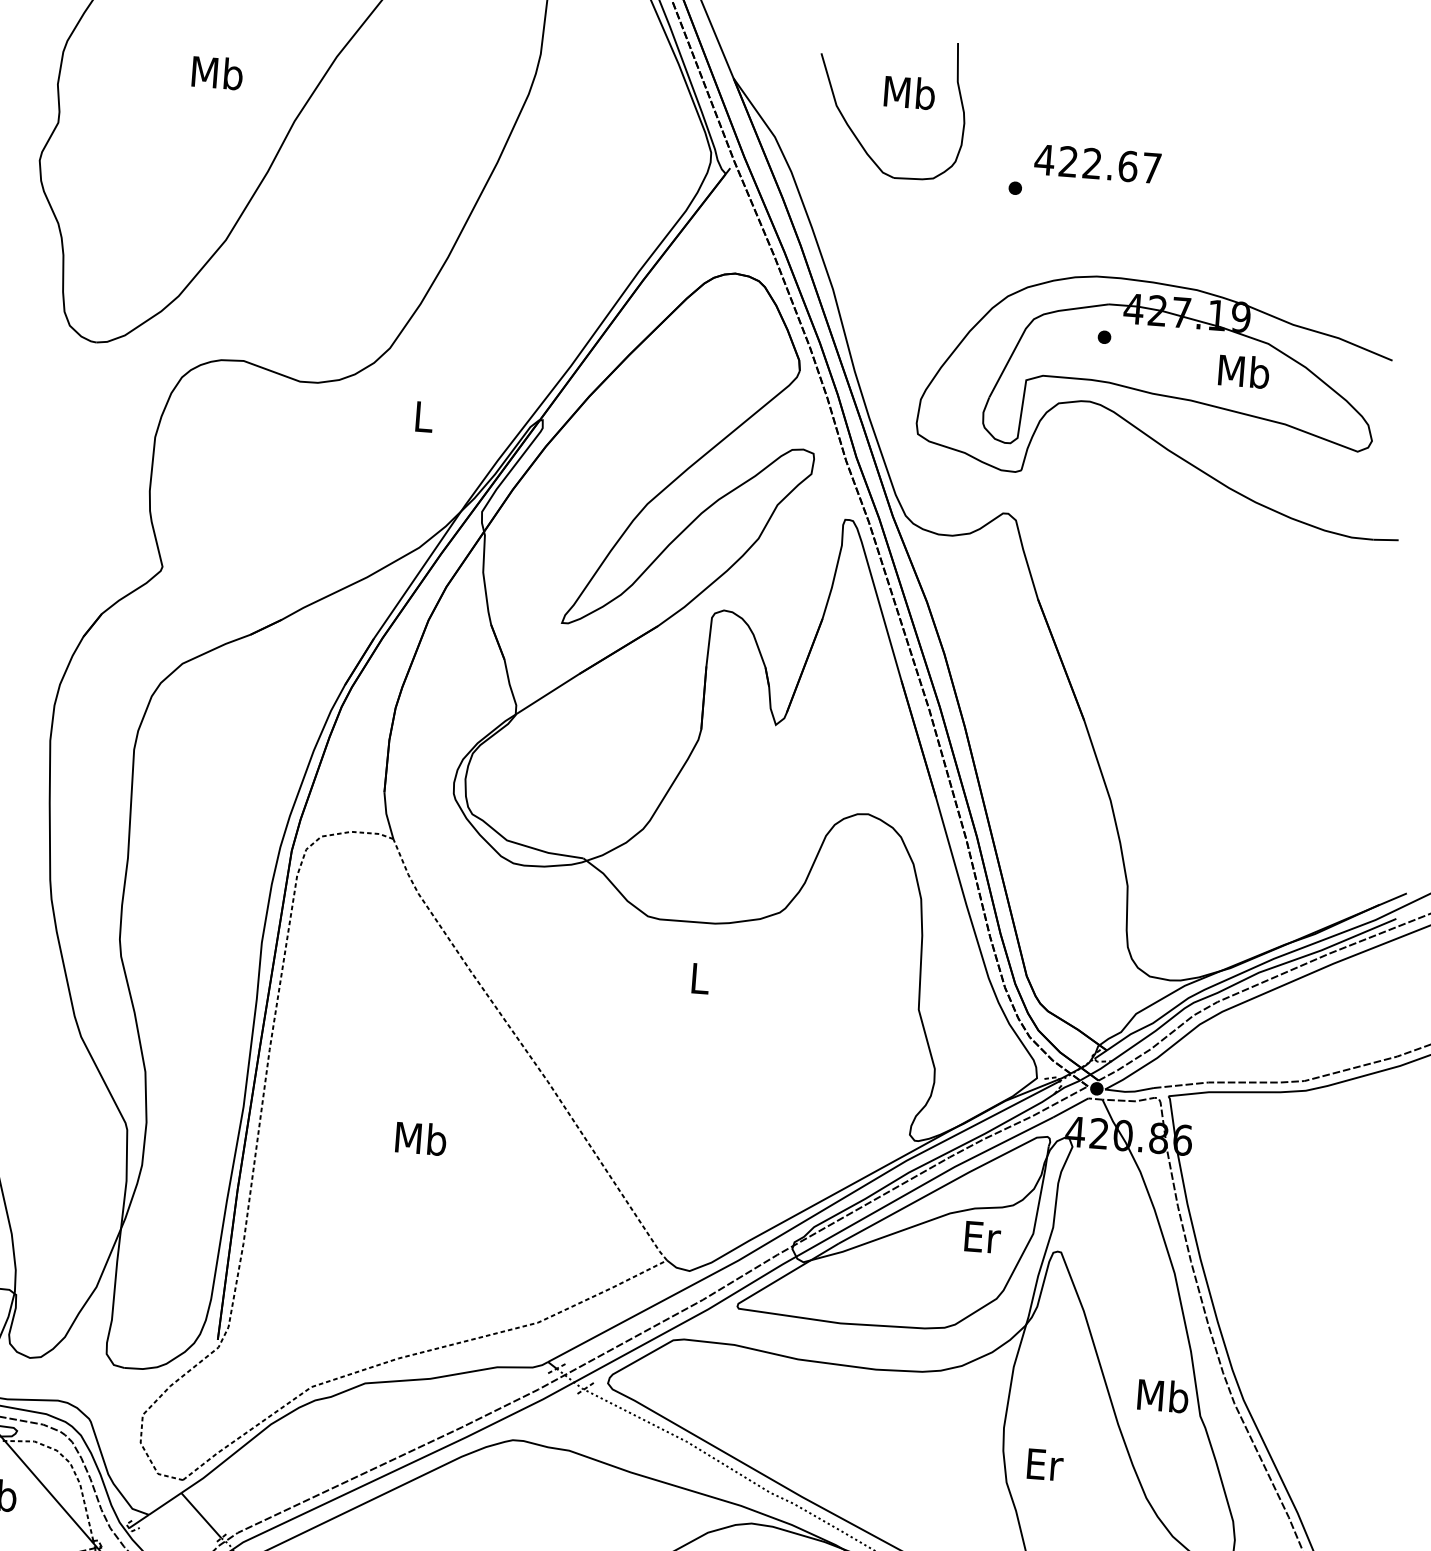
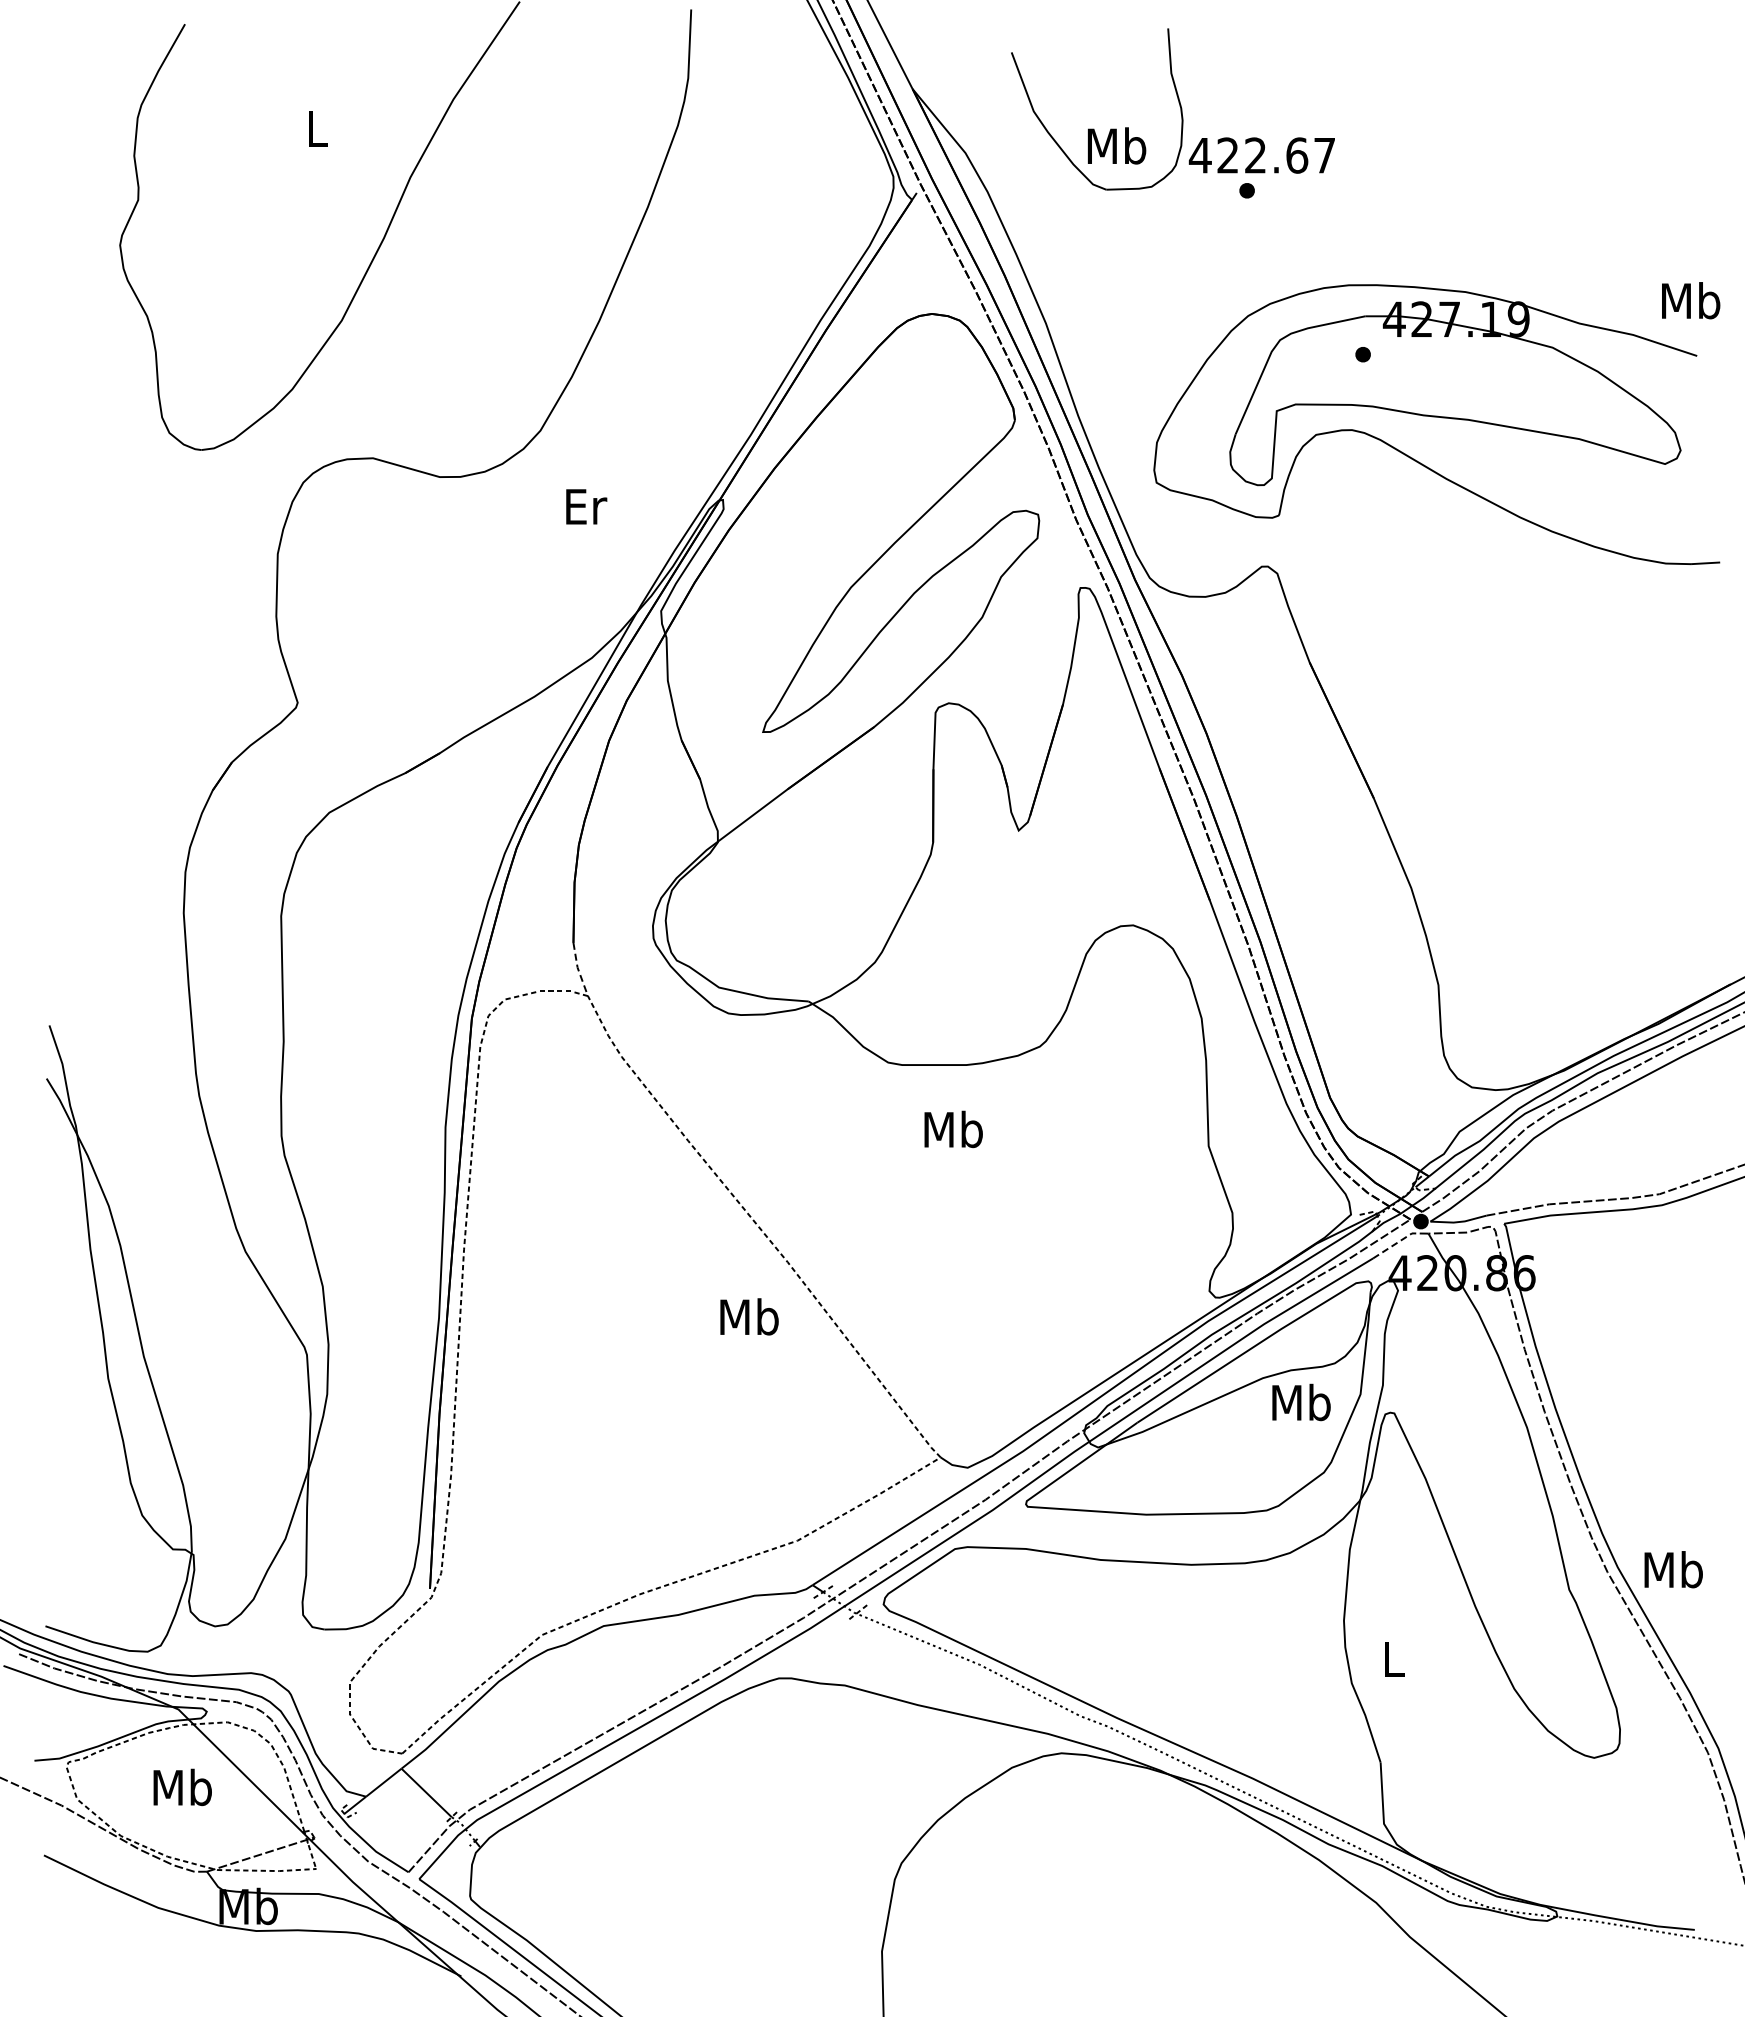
text: (217, 72) -> (317, 128), Mb -> L
text: (910, 92) -> (1117, 145), moved
text: (1097, 163) -> (1261, 155), moved
text: (1244, 371) -> (1691, 300), moved
text: (424, 416) -> (586, 506), L -> Er
line: (387, 815) -> (578, 969), solid -> dashed
text: (699, 978) -> (953, 1129), L -> Mb
line: (1070, 1107) -> (1392, 1245), solid -> dashed
text: (421, 1138) -> (749, 1316), moved
text: (981, 1236) -> (1301, 1402), Er -> Mb
text: (1163, 1395) -> (1673, 1569), moved
text: (1044, 1464) -> (1394, 1659), Er -> L

